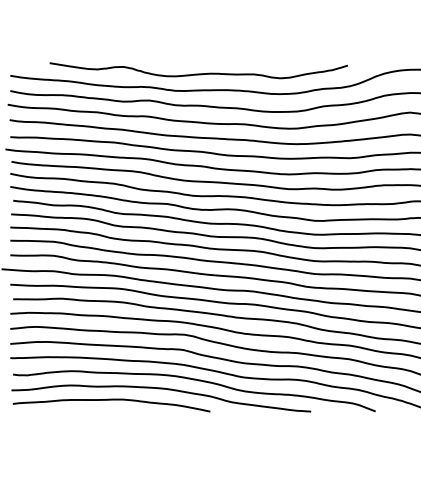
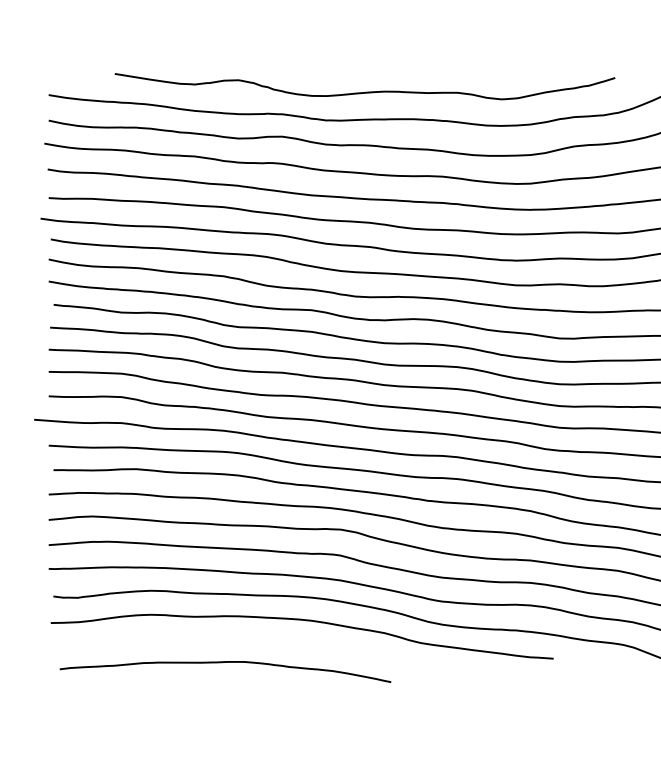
curve: (111, 400) -> (225, 663), moved

